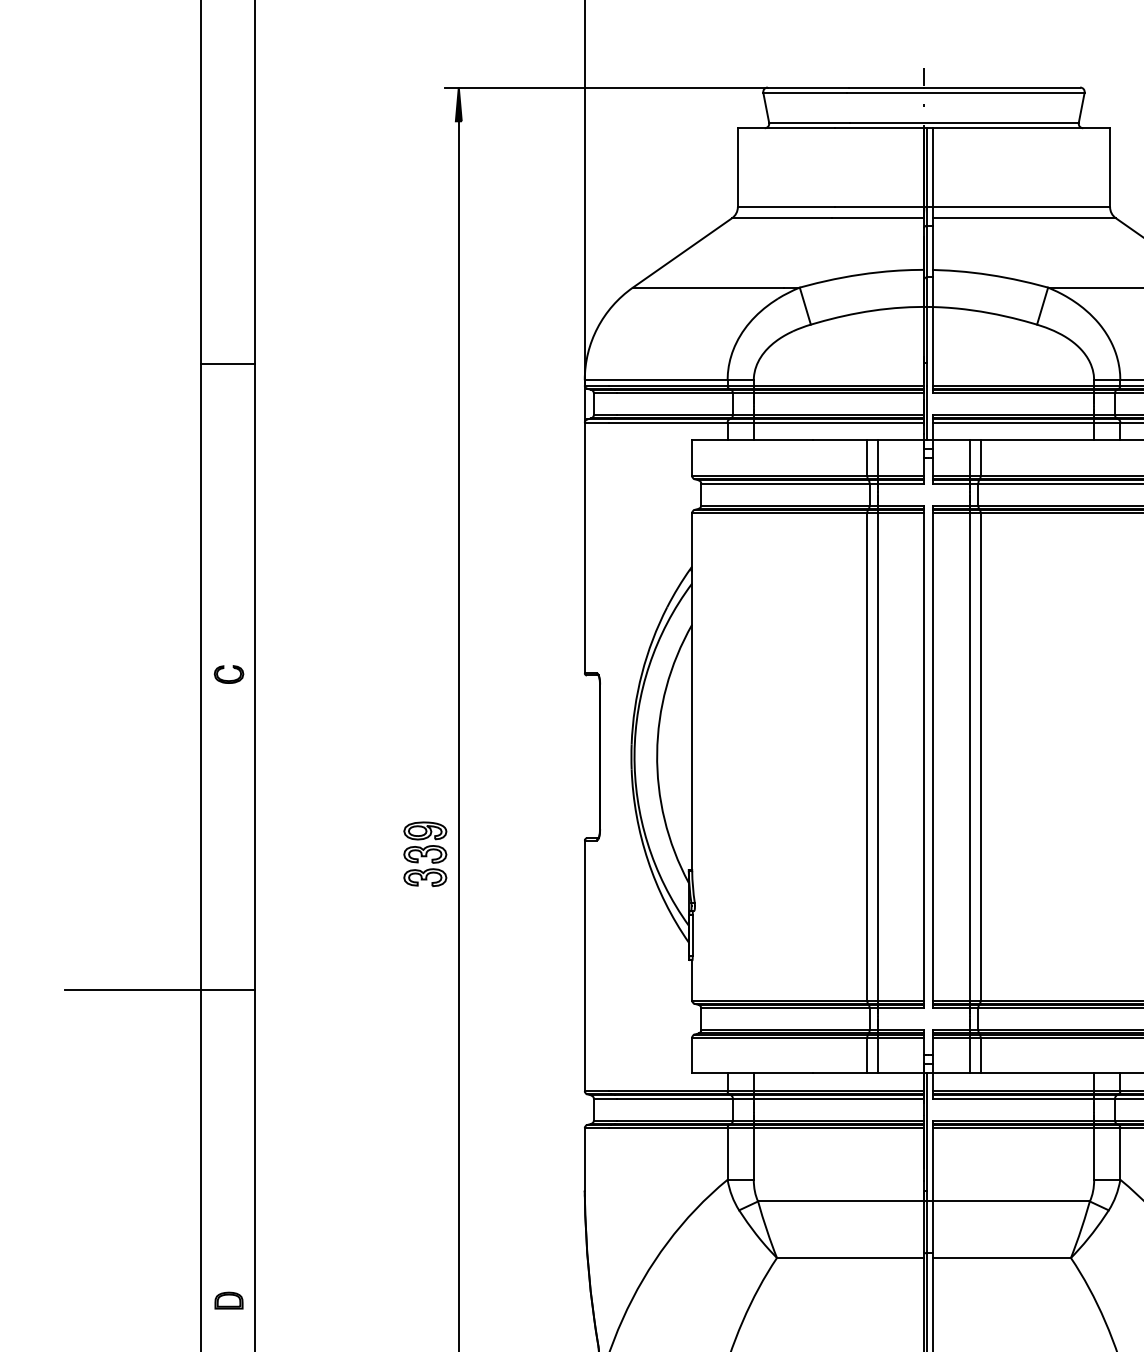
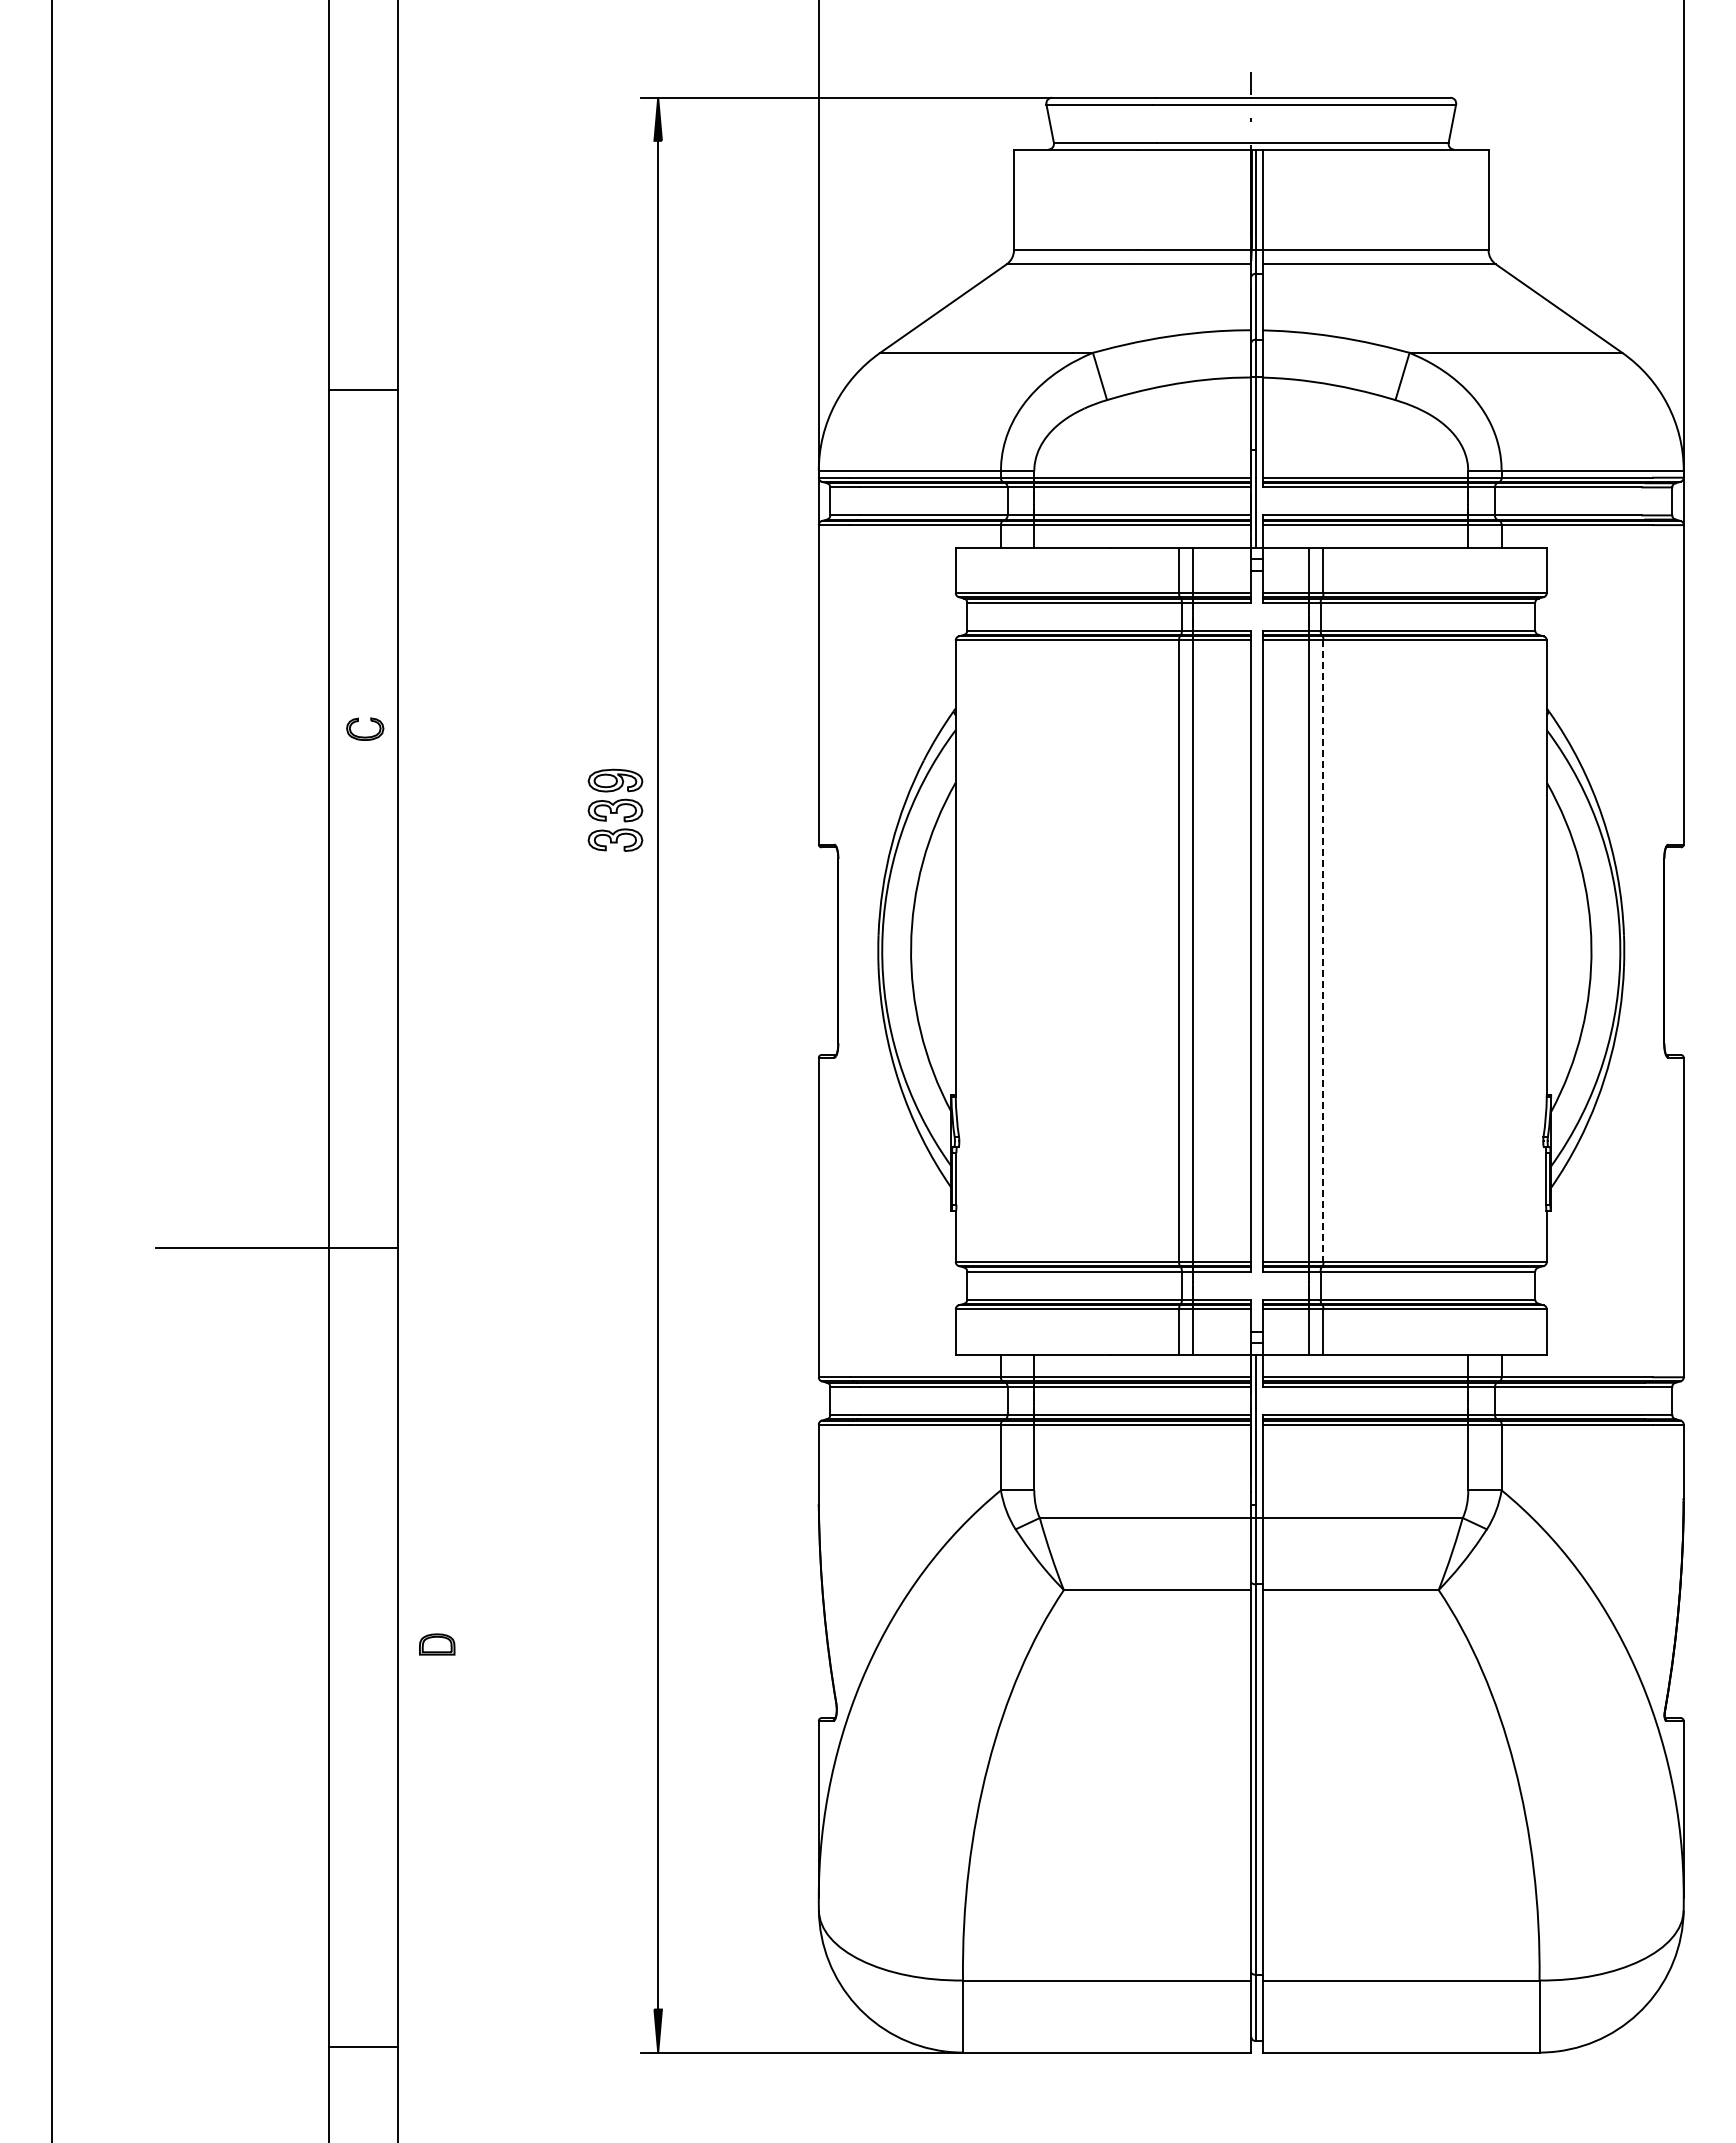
line: (227, 363) -> (363, 389), moved
part: (229, 680) -> (365, 736), moved
line: (980, 757) -> (1323, 951), solid -> dashed
part: (425, 853) -> (615, 809), moved
part: (229, 1300) -> (437, 1644), moved

